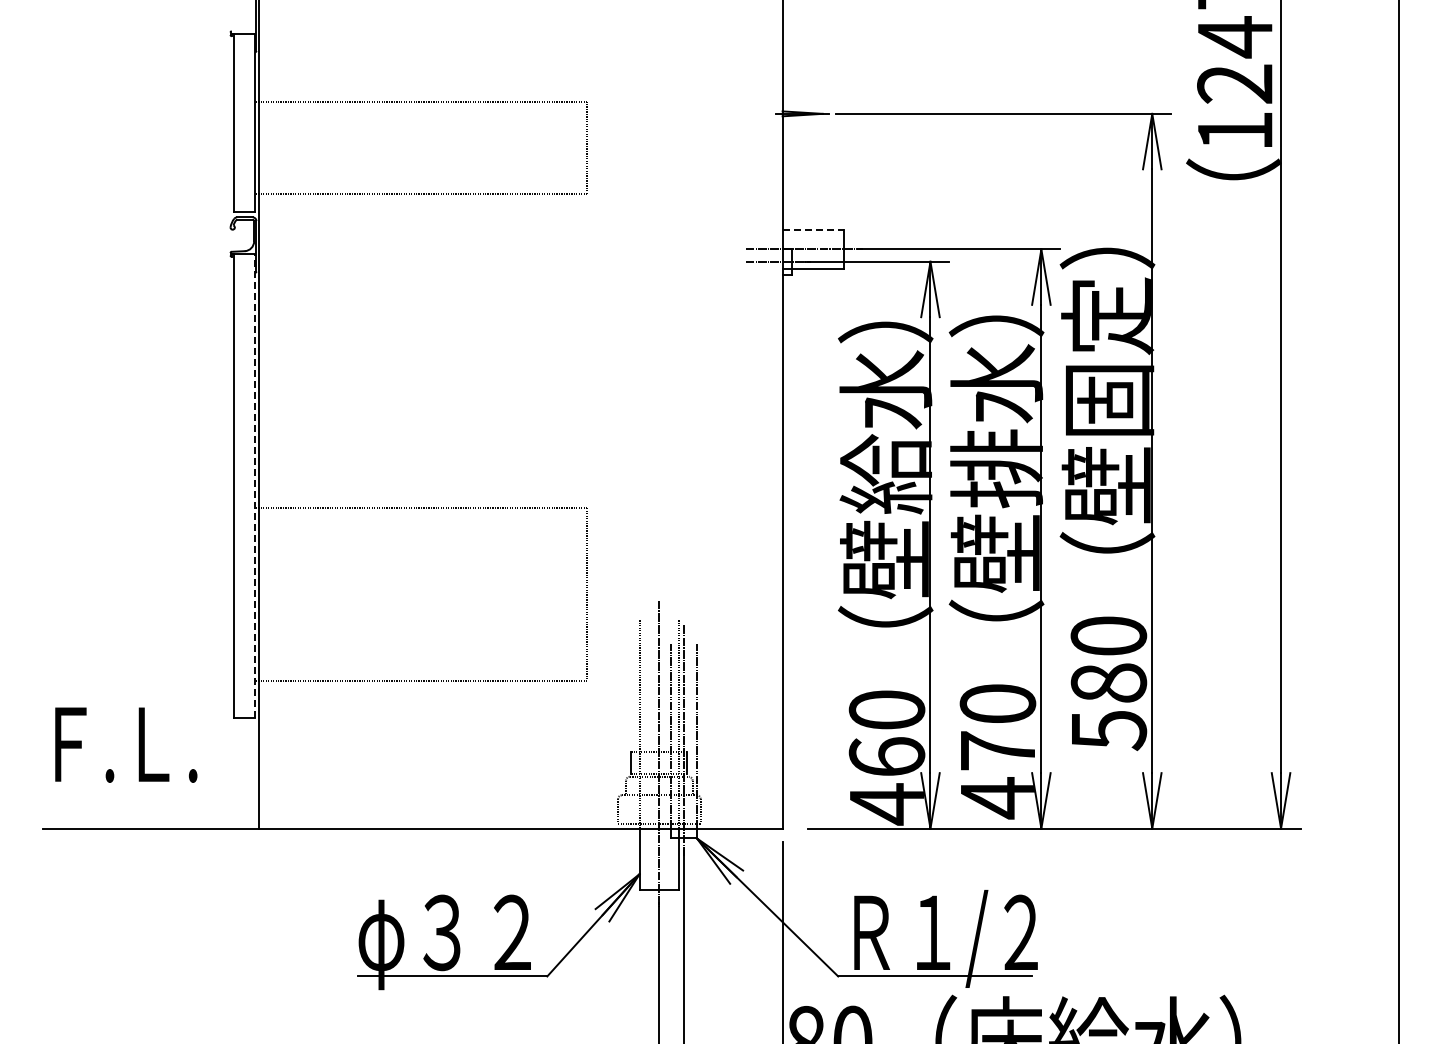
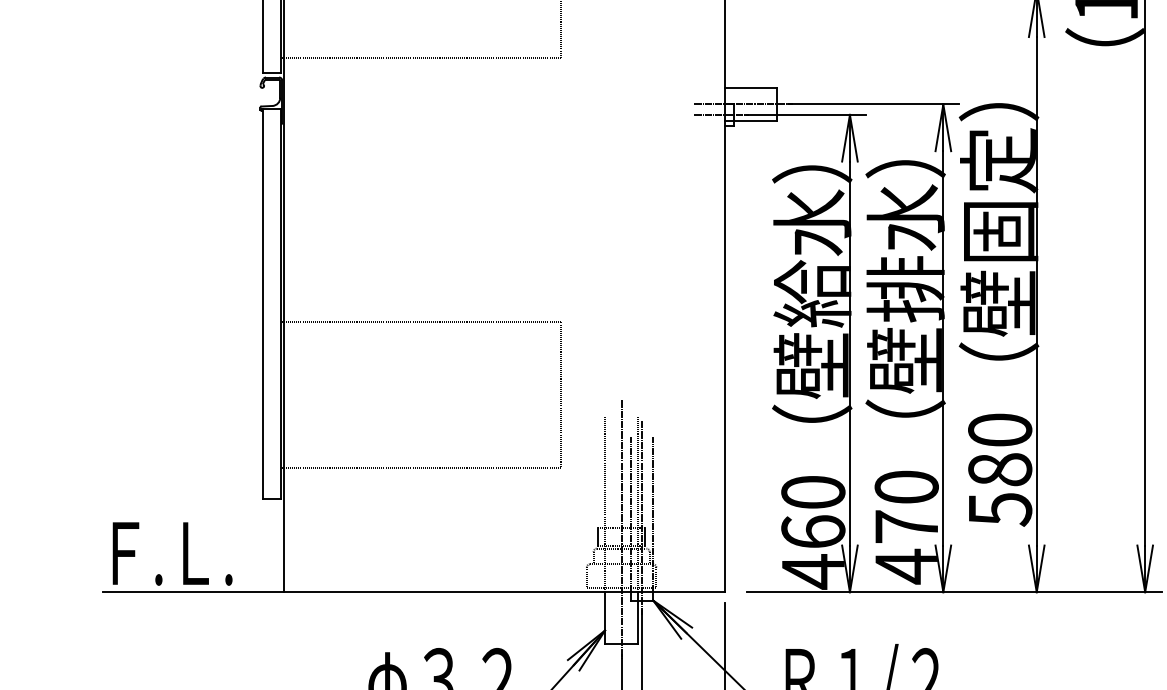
line: (813, 229) -> (751, 87), dashed -> solid
line: (254, 486) -> (280, 304), dashed -> solid
text: (126, 744) -> (172, 553), moved

